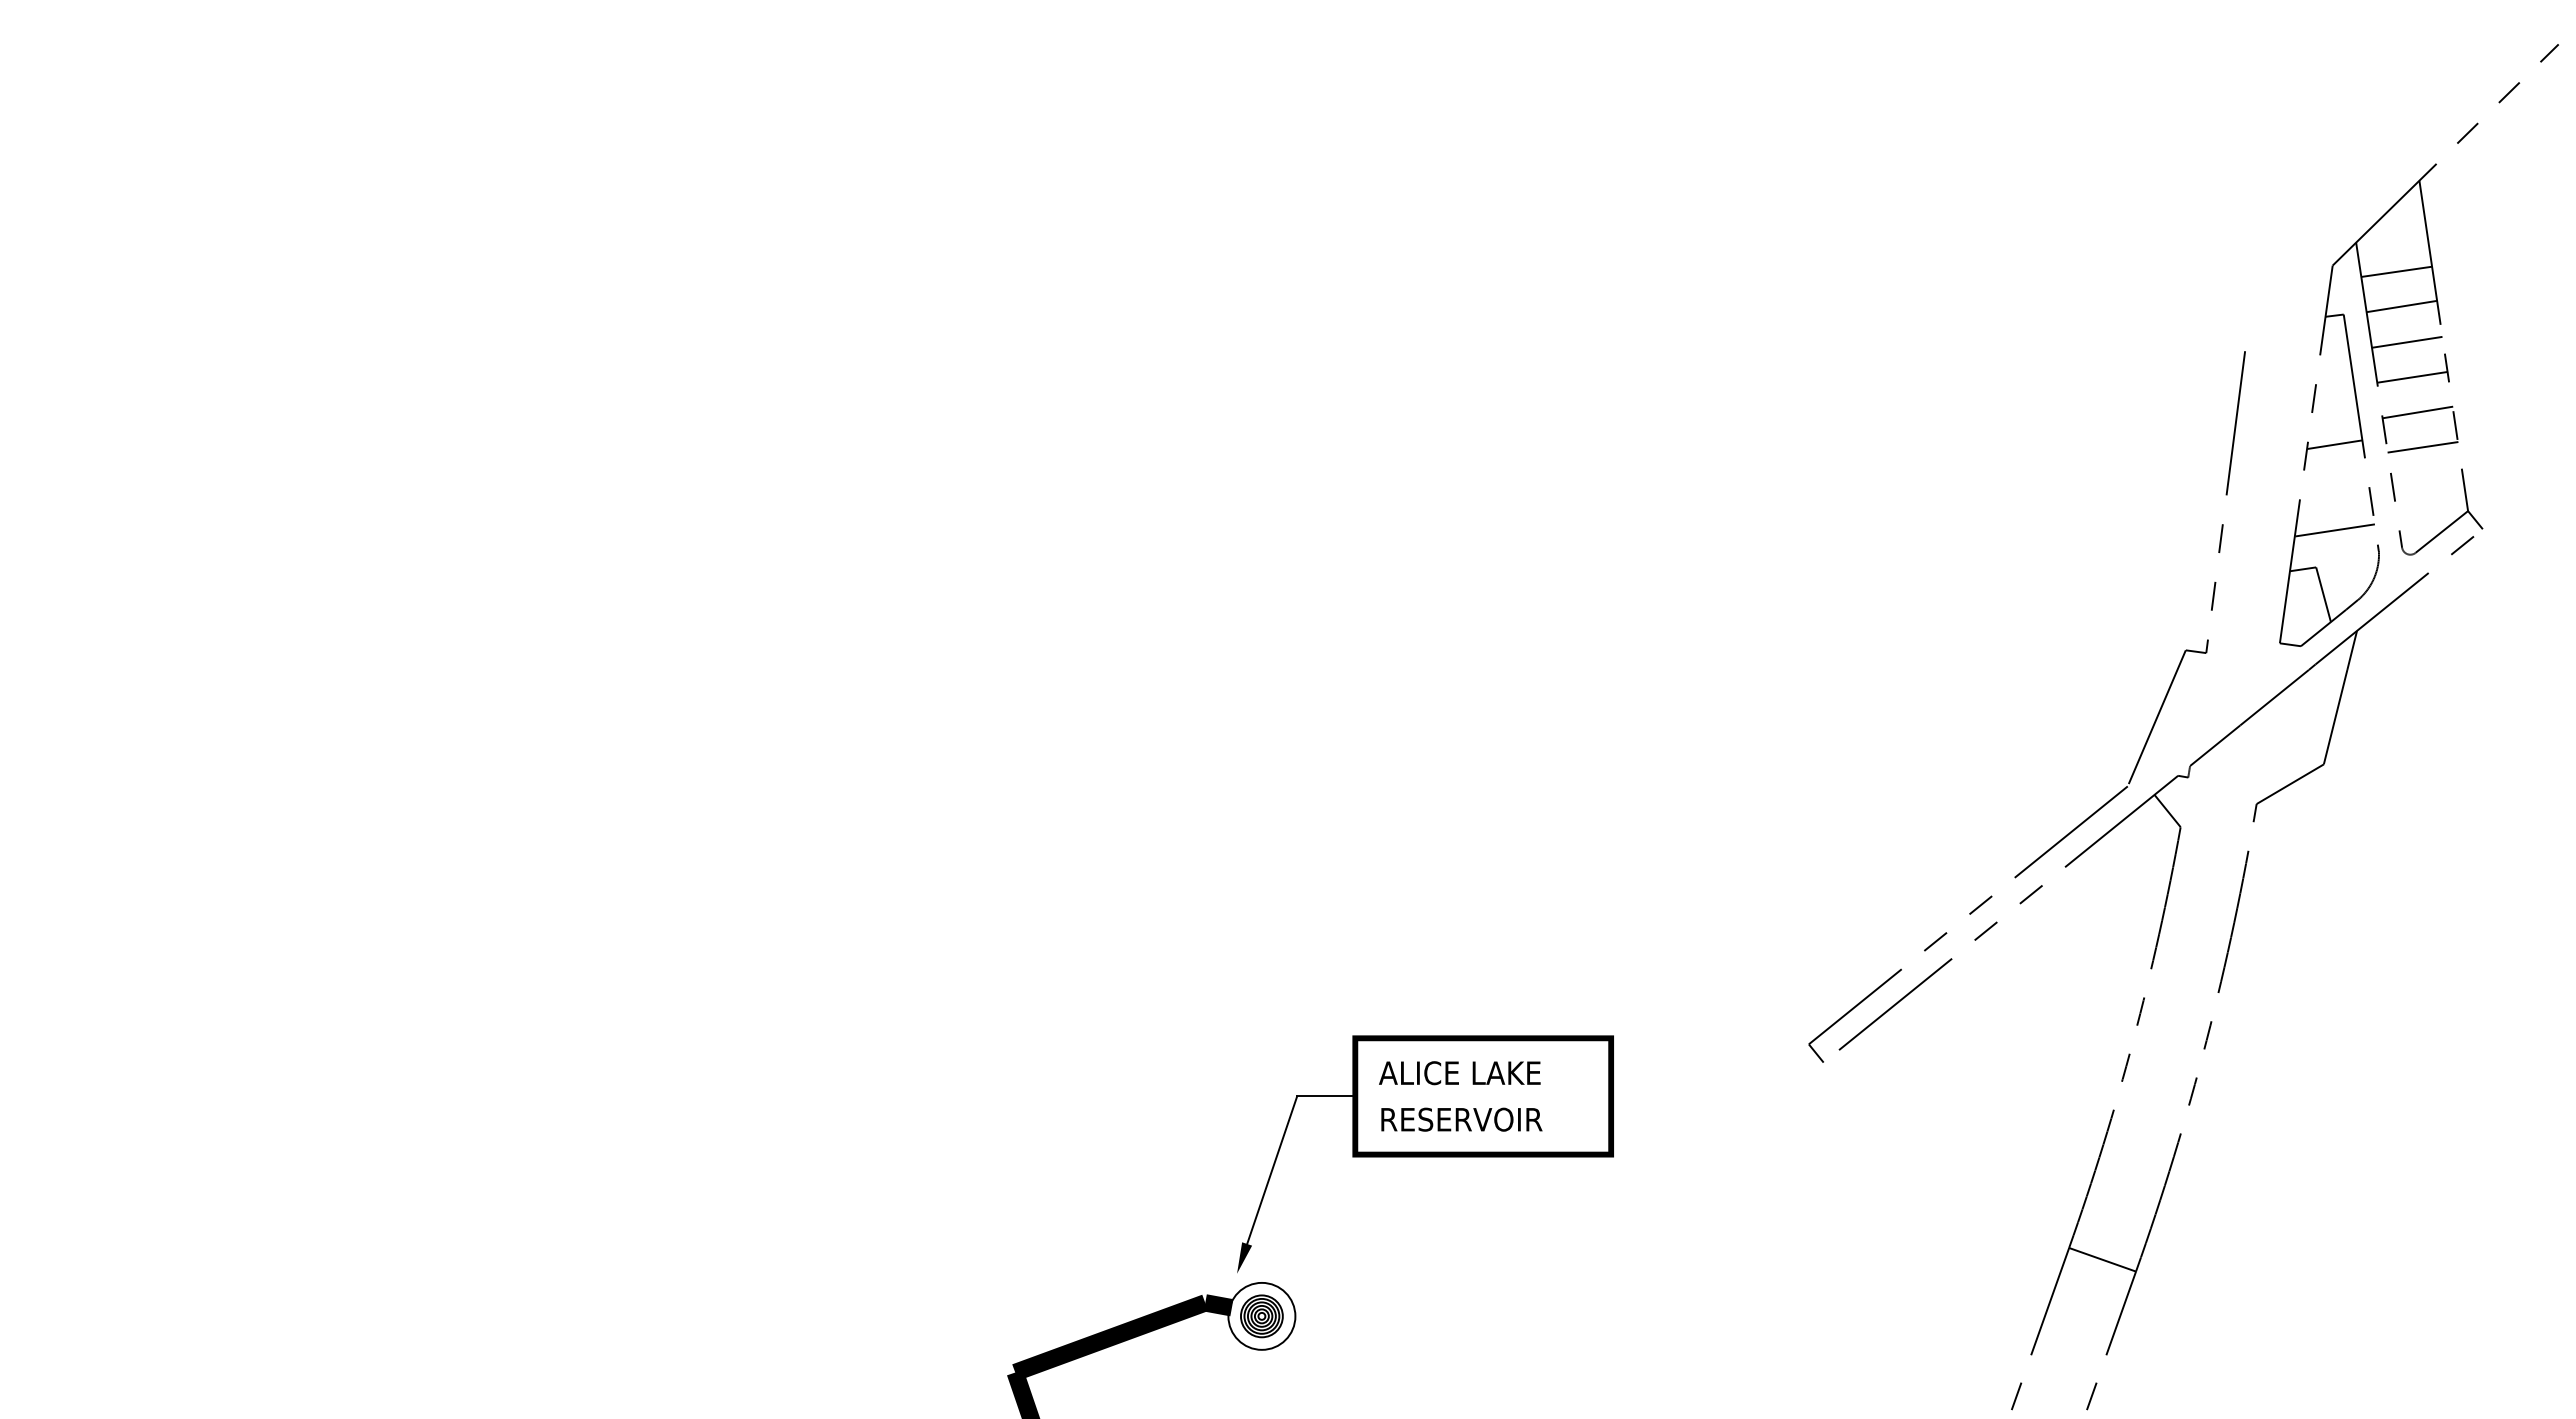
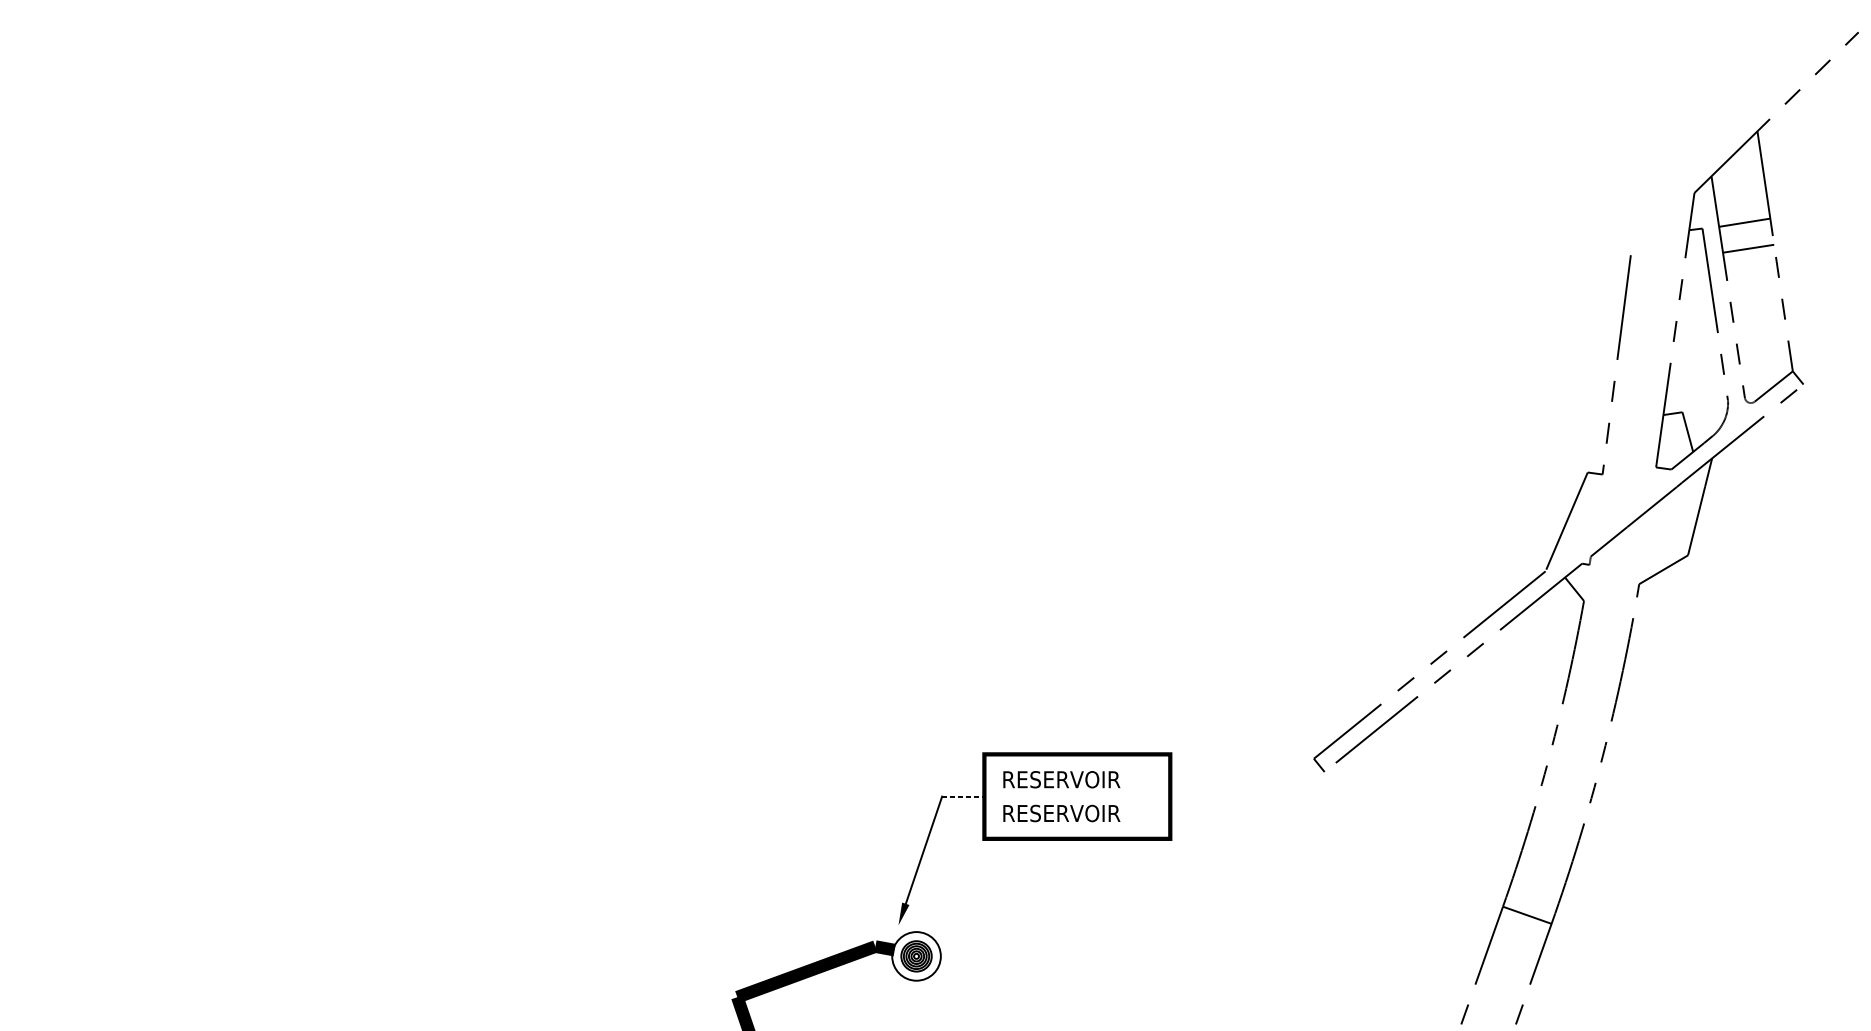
line: (2396, 271) -> (1740, 197), removed
line: (2412, 376) -> (1752, 273), removed
line: (2417, 412) -> (1756, 299), removed
line: (2334, 444) -> (1695, 322), removed
line: (2422, 447) -> (1759, 325), removed
line: (2334, 530) -> (1695, 385), removed
text: (1460, 1073) -> (1060, 779), ALICE LAKE -> RESERVOIR
line: (1326, 1096) -> (963, 796), solid -> dashed

